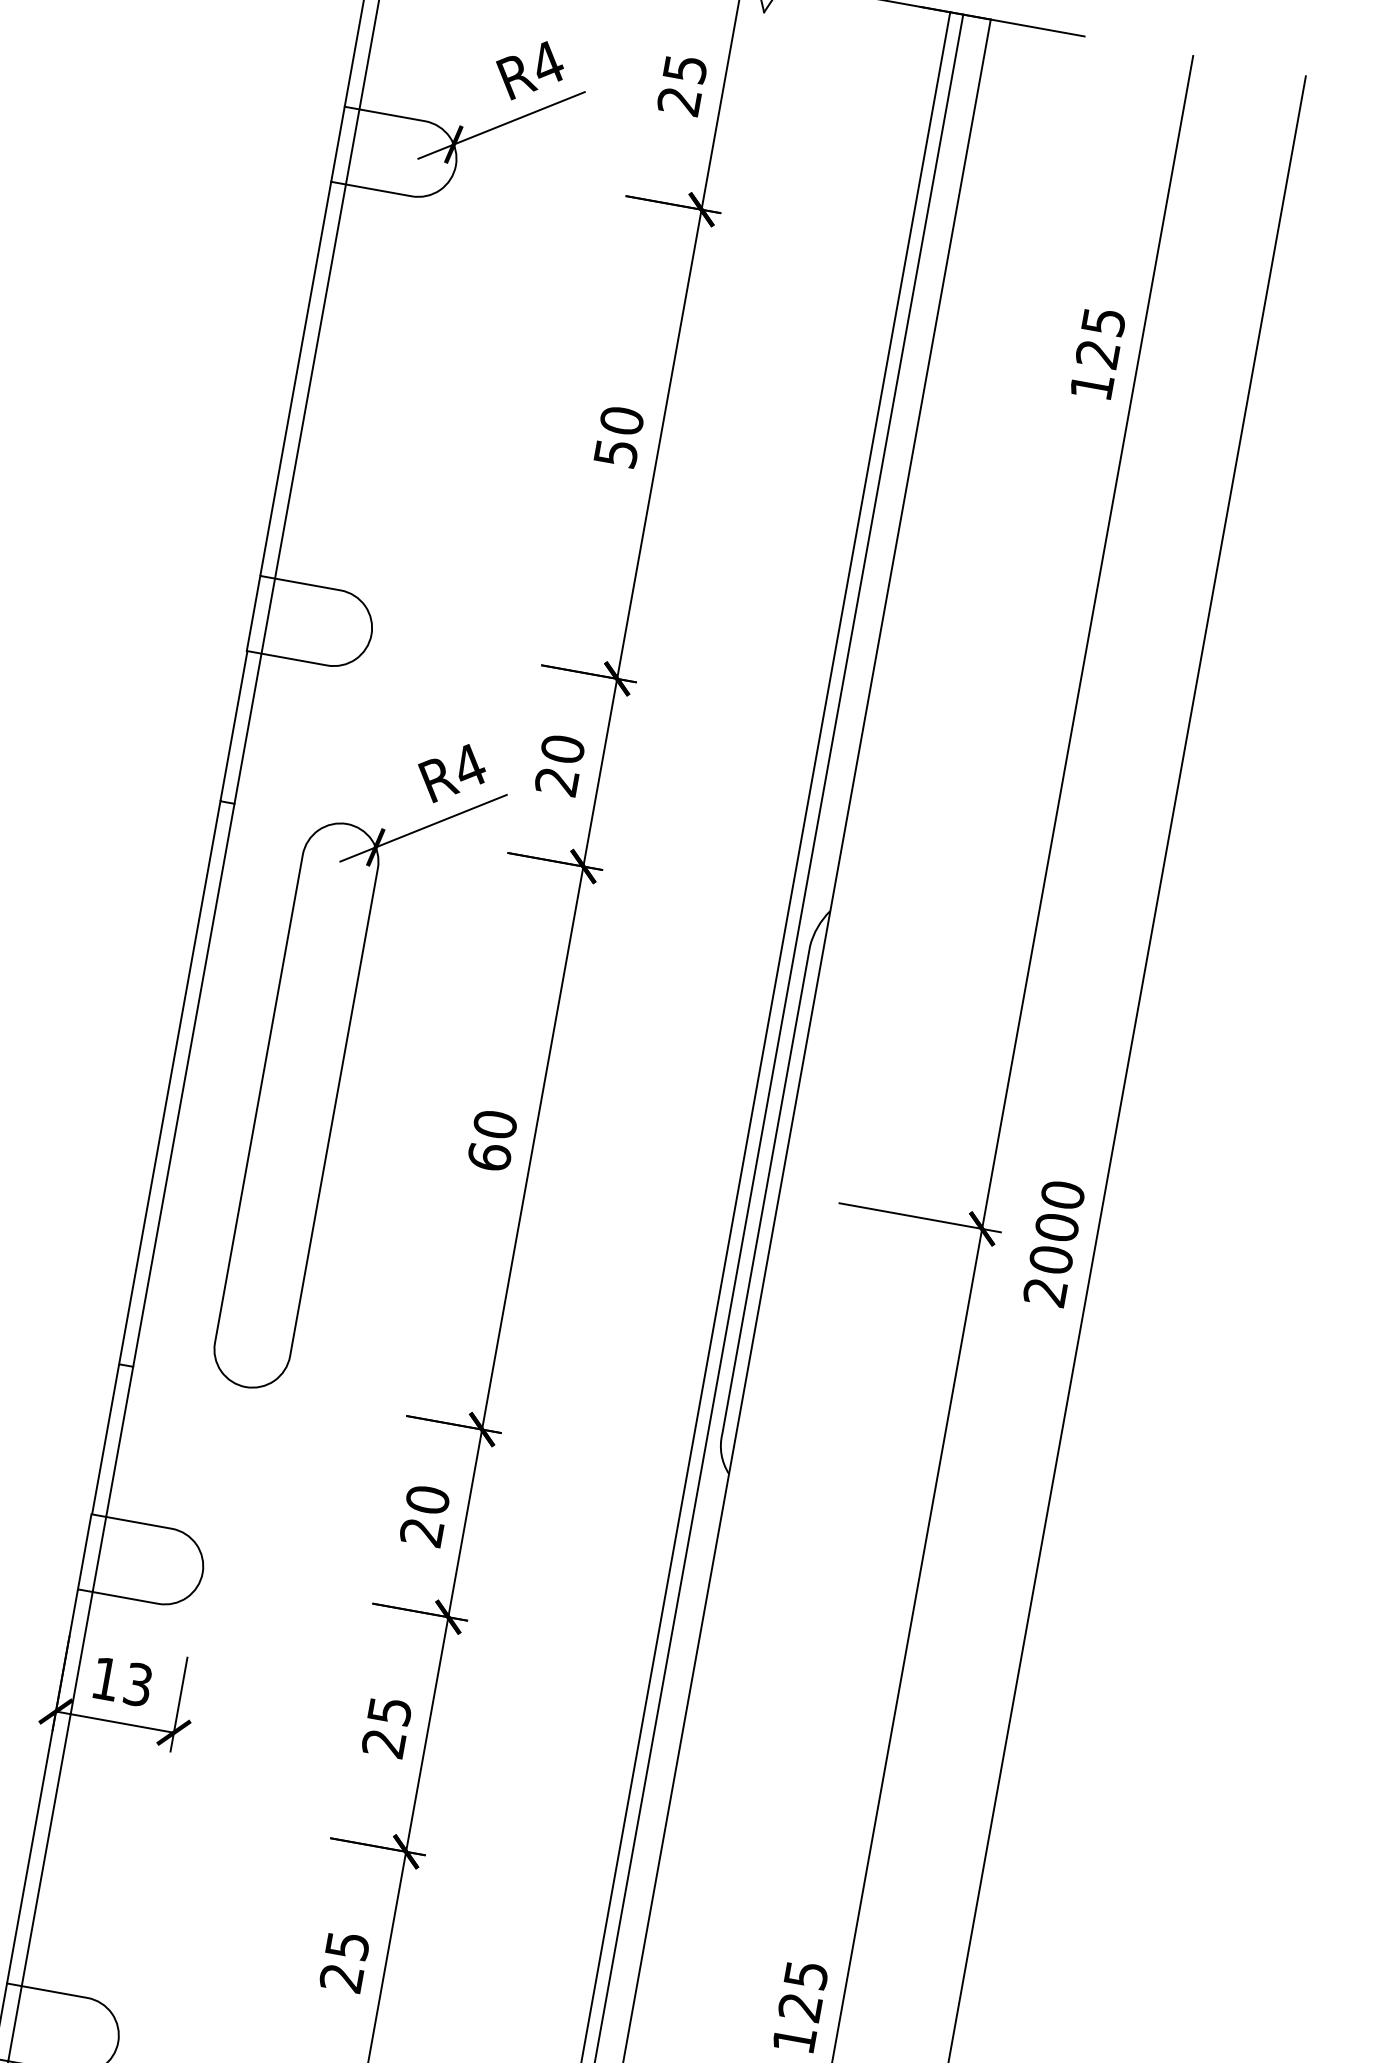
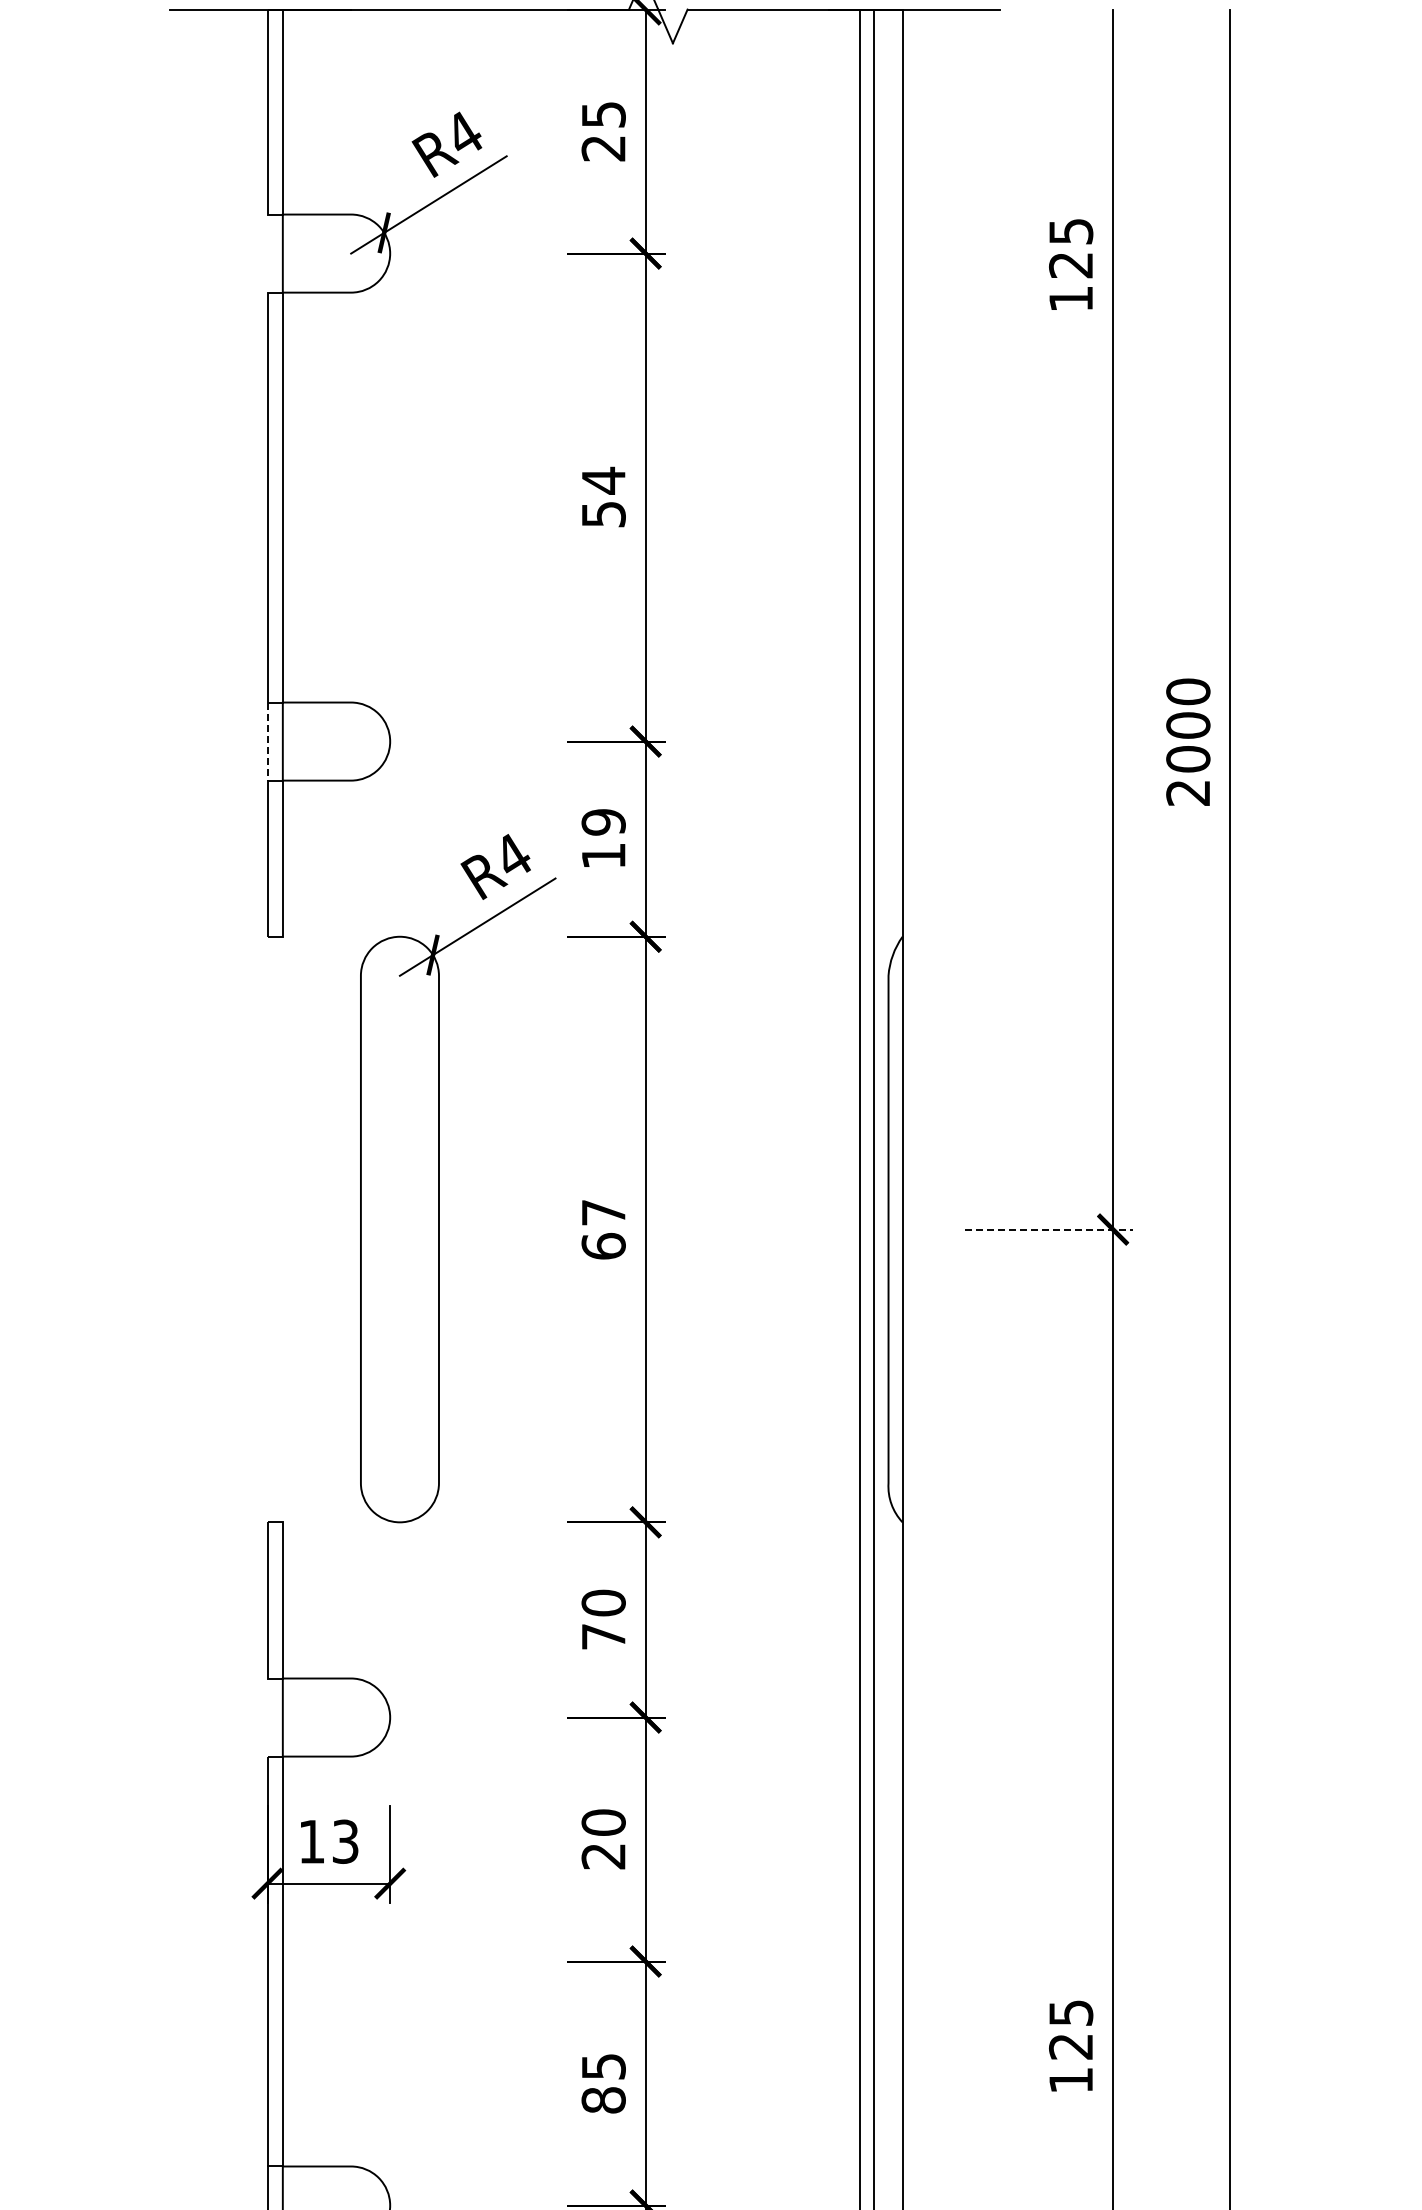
line: (337, 144) -> (267, 253), removed
text: (1098, 353) -> (1071, 264), moved
text: (621, 420) -> (603, 480), 50 -> 54
line: (253, 614) -> (267, 742), solid -> dashed
text: (559, 764) -> (603, 838), 20 -> 19
line: (170, 1082) -> (268, 1229), removed
line: (183, 1085) -> (282, 1229), removed
text: (495, 1124) -> (603, 1212), 60 -> 67
line: (920, 1217) -> (1048, 1229), solid -> dashed
text: (1054, 1242) -> (1188, 741), moved
text: (421, 1532) -> (603, 1636), 20 -> 70
line: (84, 1551) -> (267, 1717), removed
text: (389, 1710) -> (603, 1822), 25 -> 20
text: (341, 1978) -> (603, 2100), 25 -> 85

